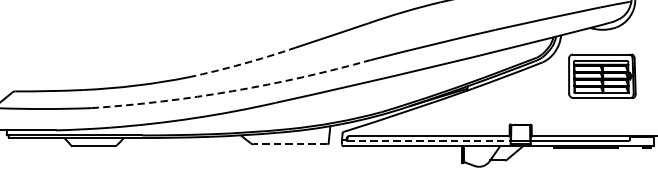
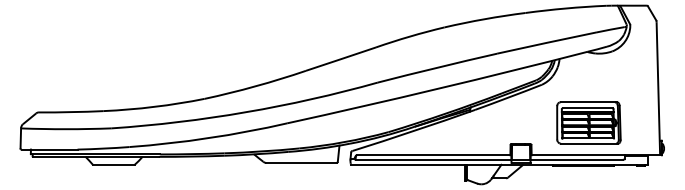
arc: (242, 64) -> (255, 86), dashed -> solid
part: (601, 75) -> (588, 122), moved
arc: (231, 91) -> (245, 112), dashed -> solid
line: (428, 140) -> (433, 159), dashed -> solid
line: (289, 144) -> (300, 163), dashed -> solid

